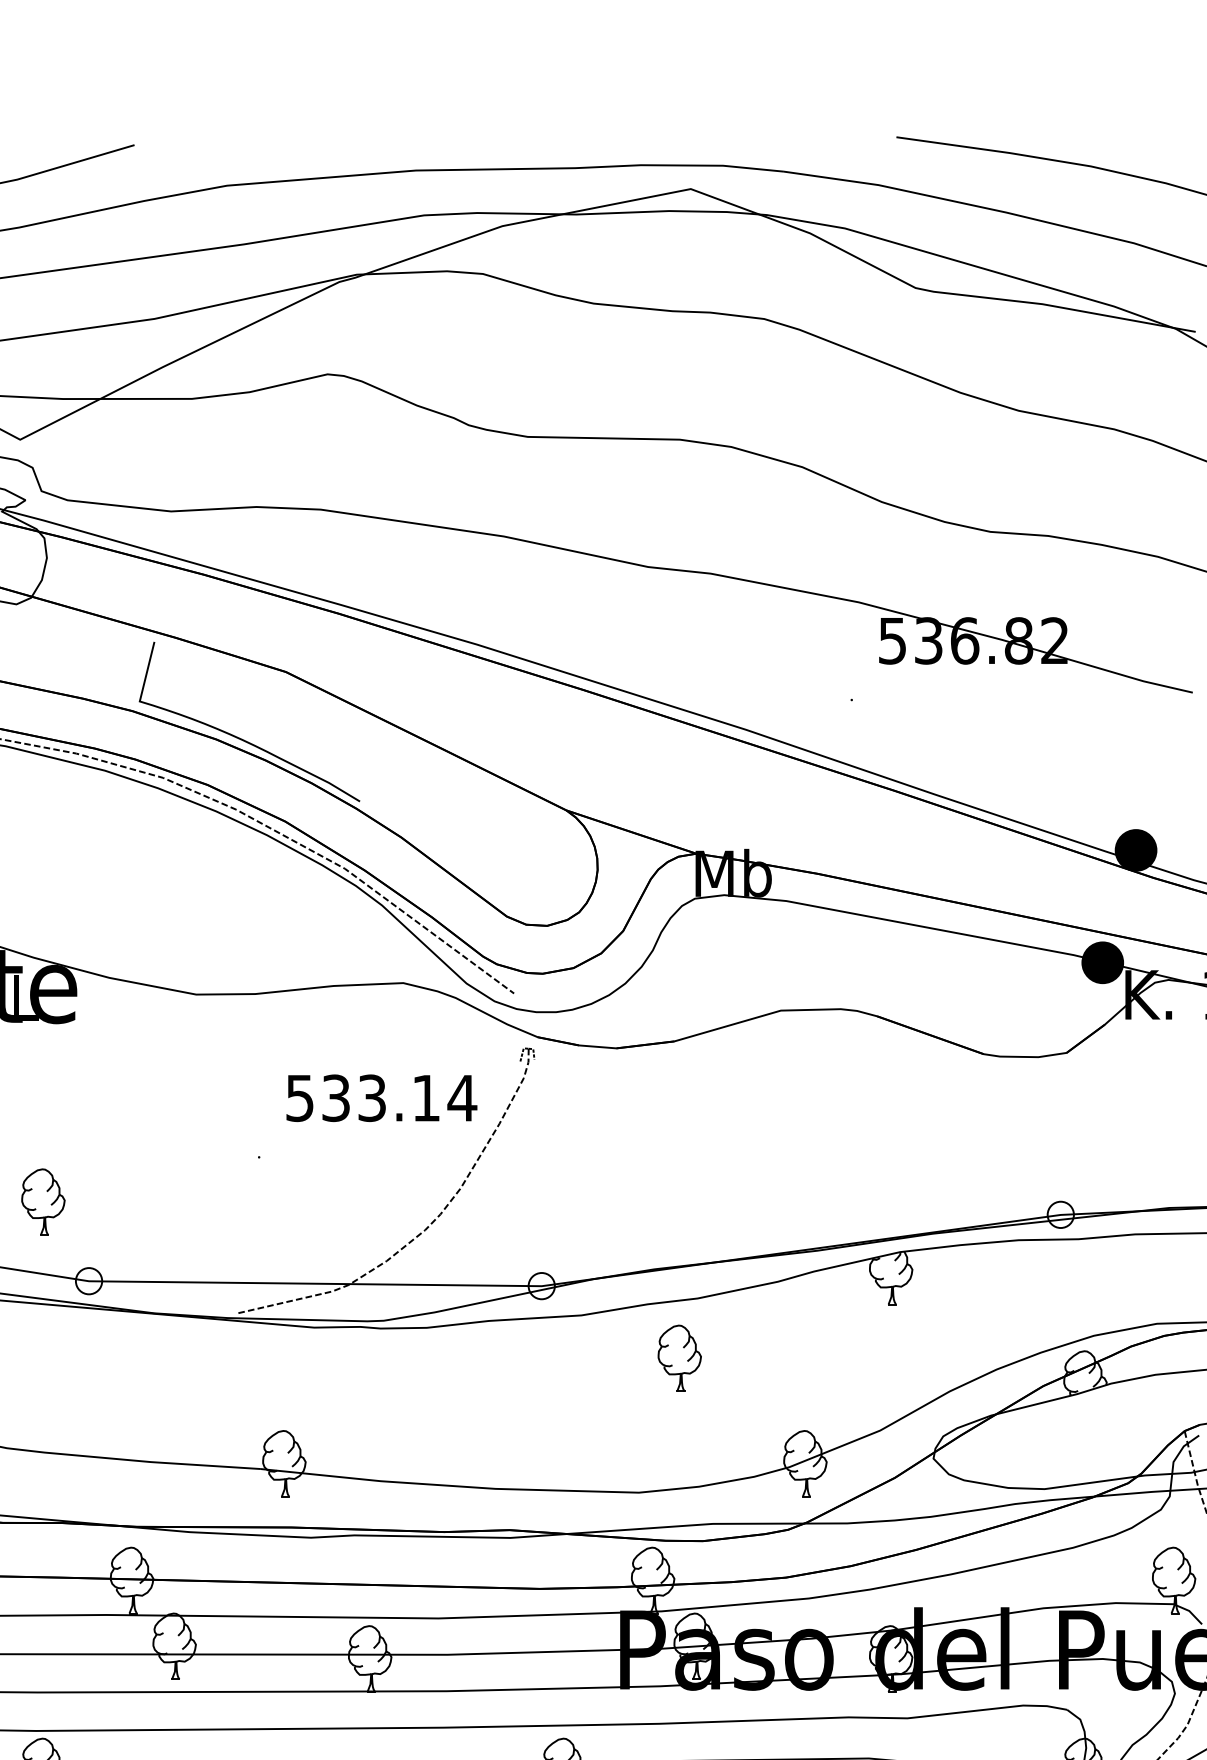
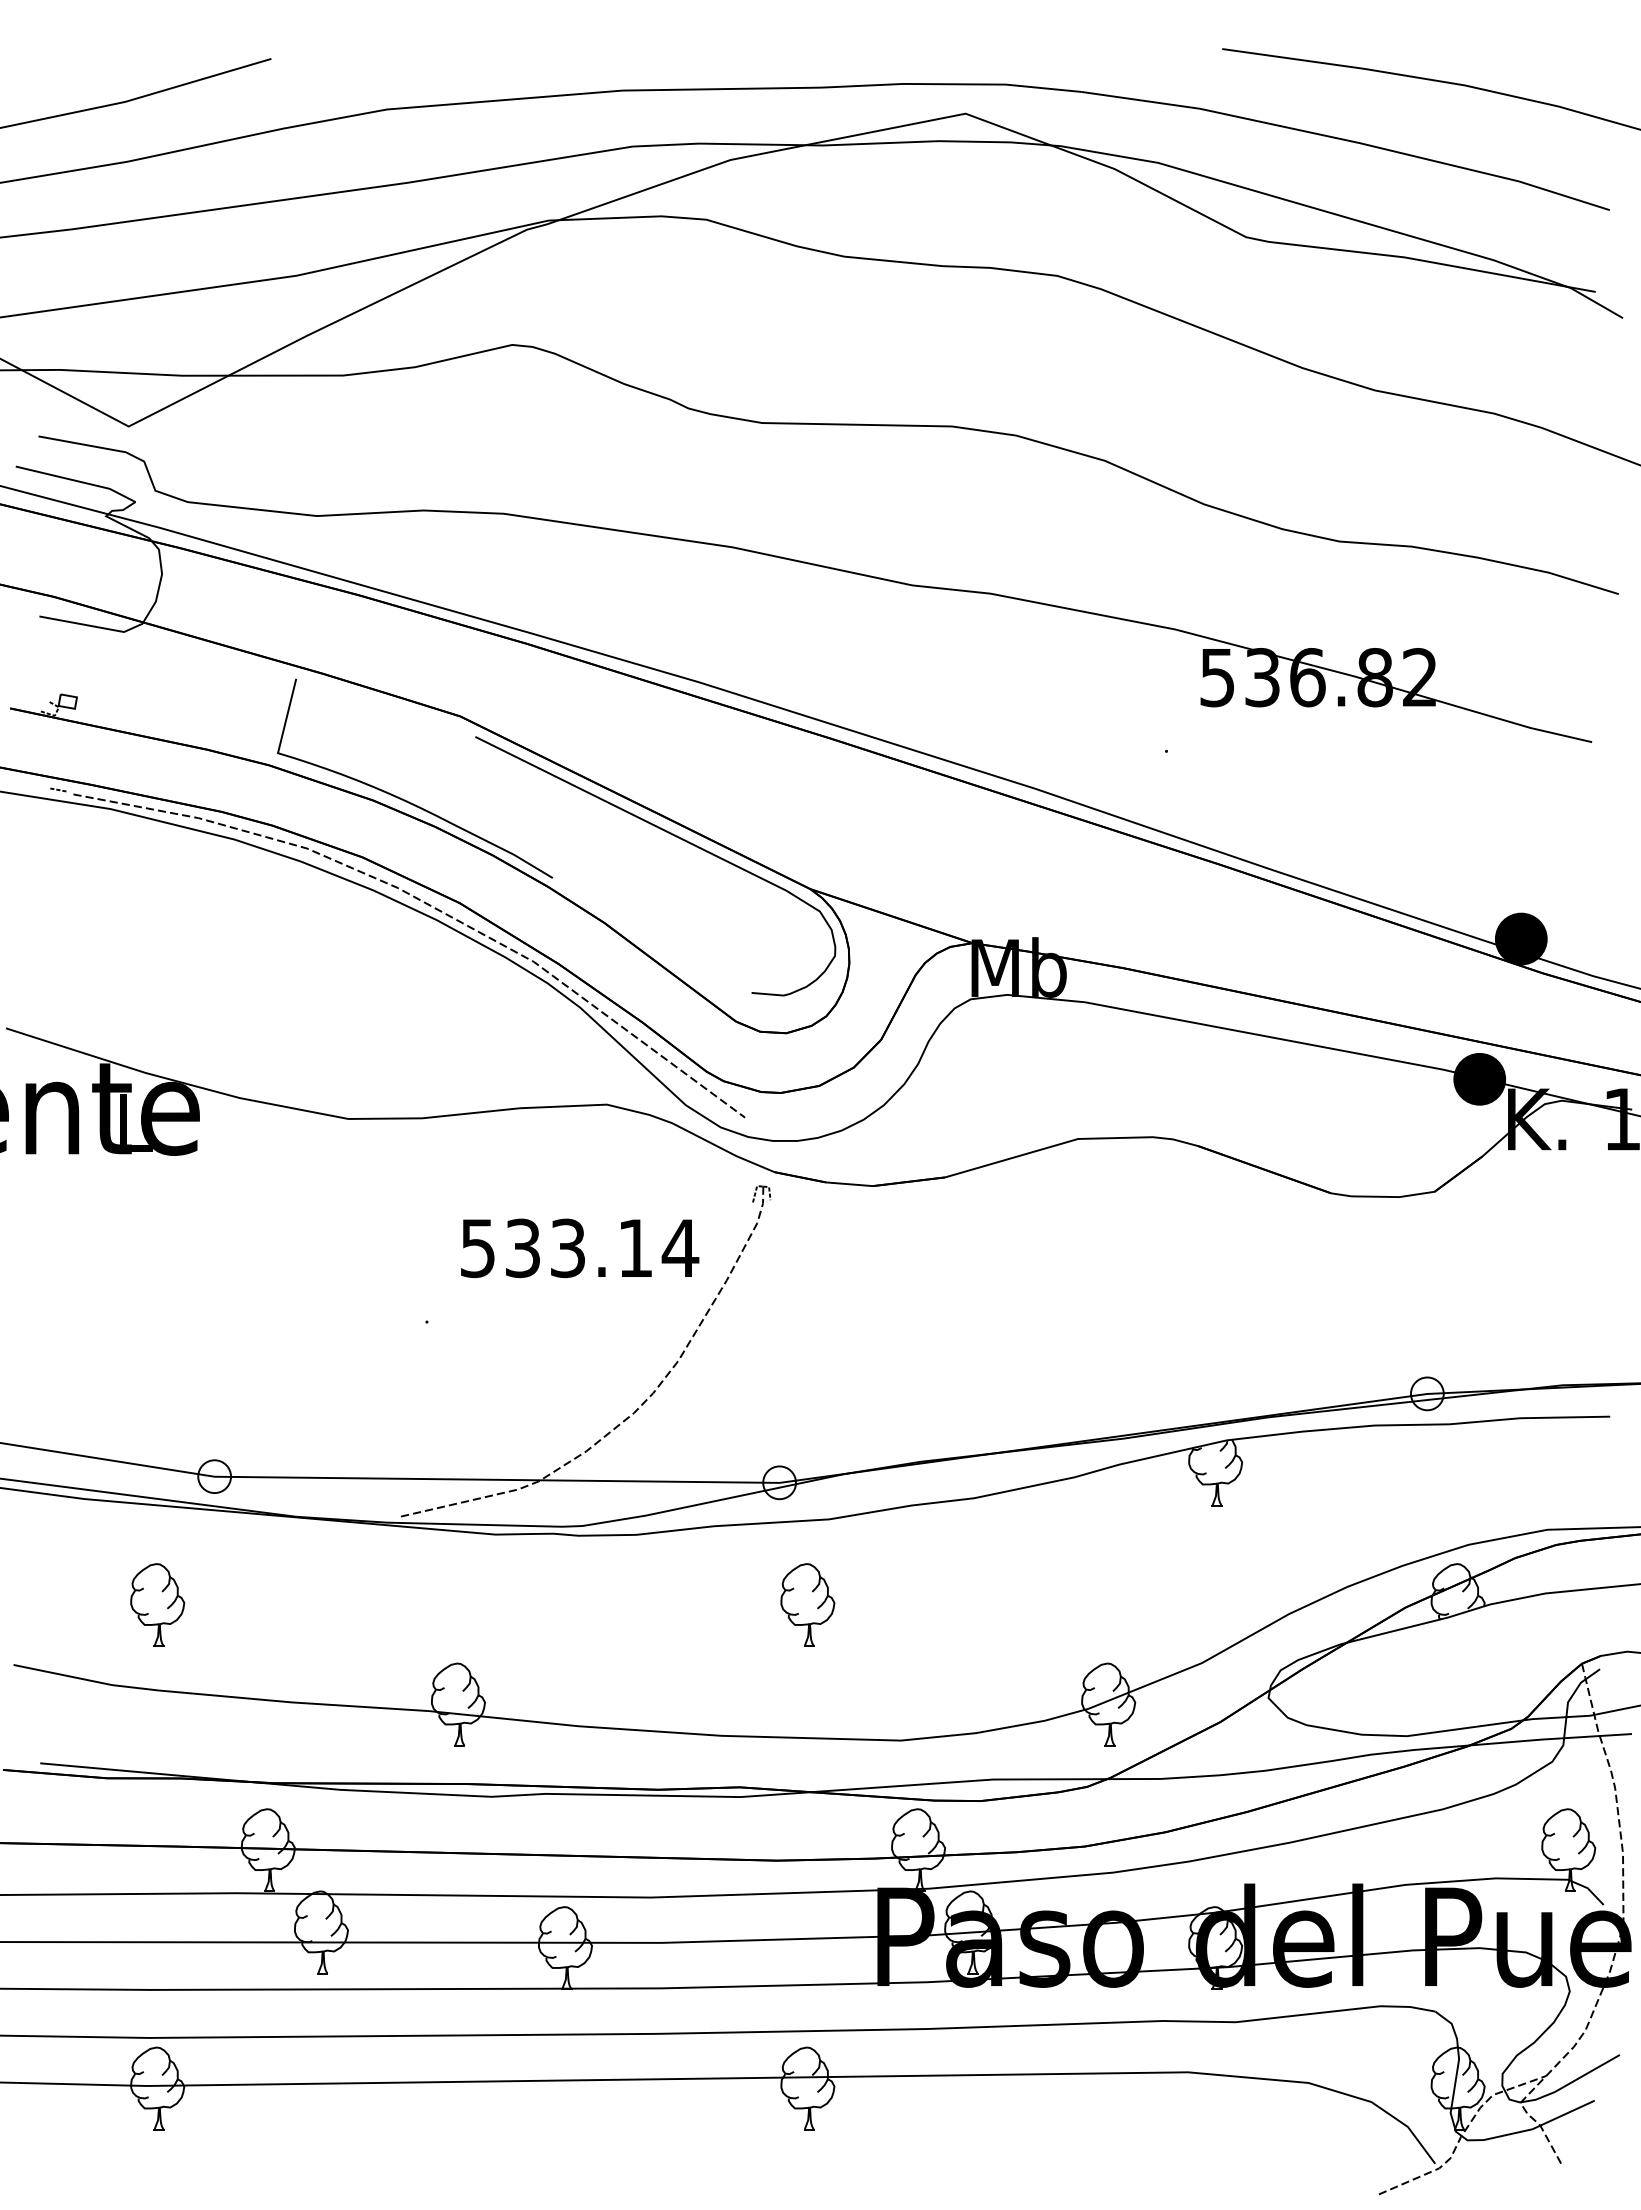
curve: (454, 766) -> (670, 834), added
part: (43, 1201) -> (157, 1604), moved
part: (679, 1357) -> (807, 1604), moved

